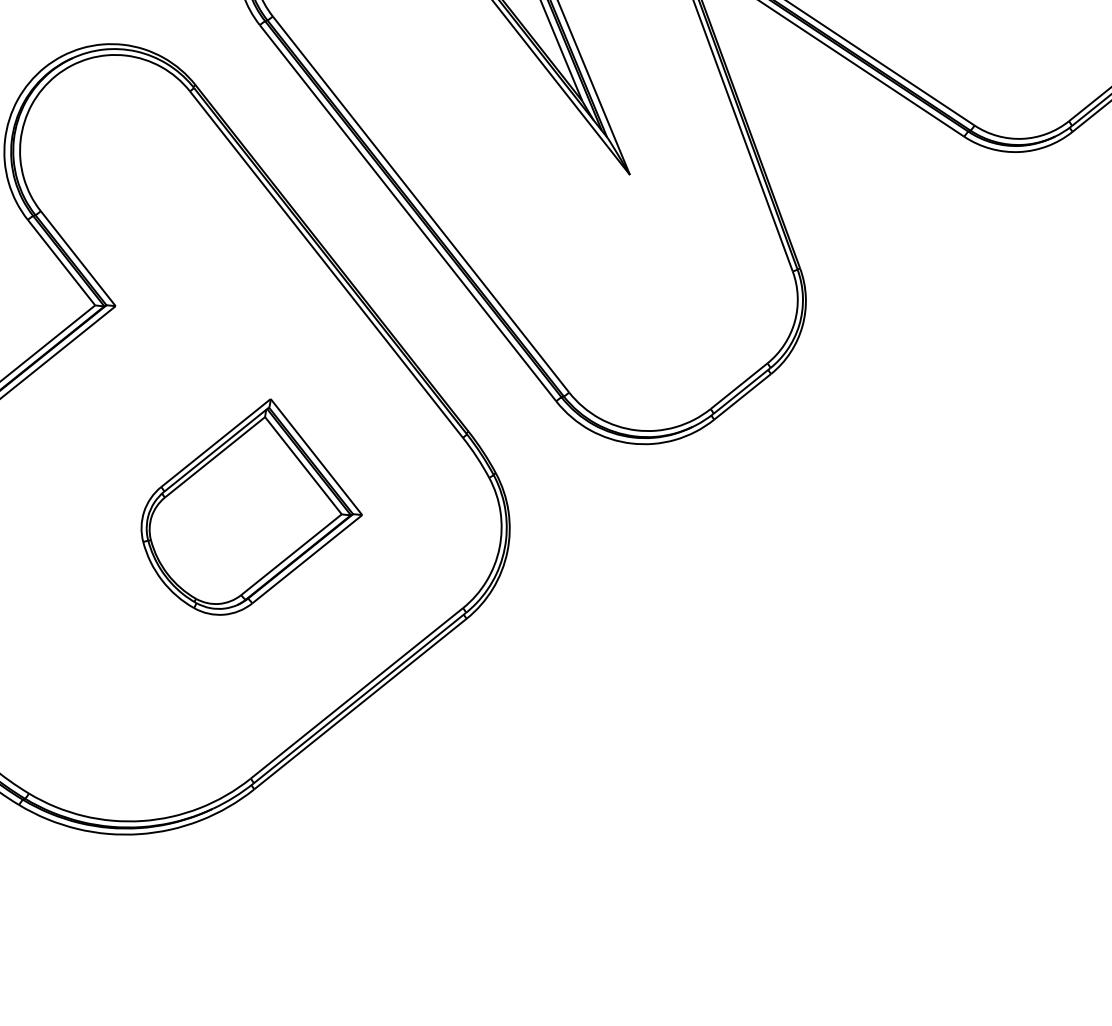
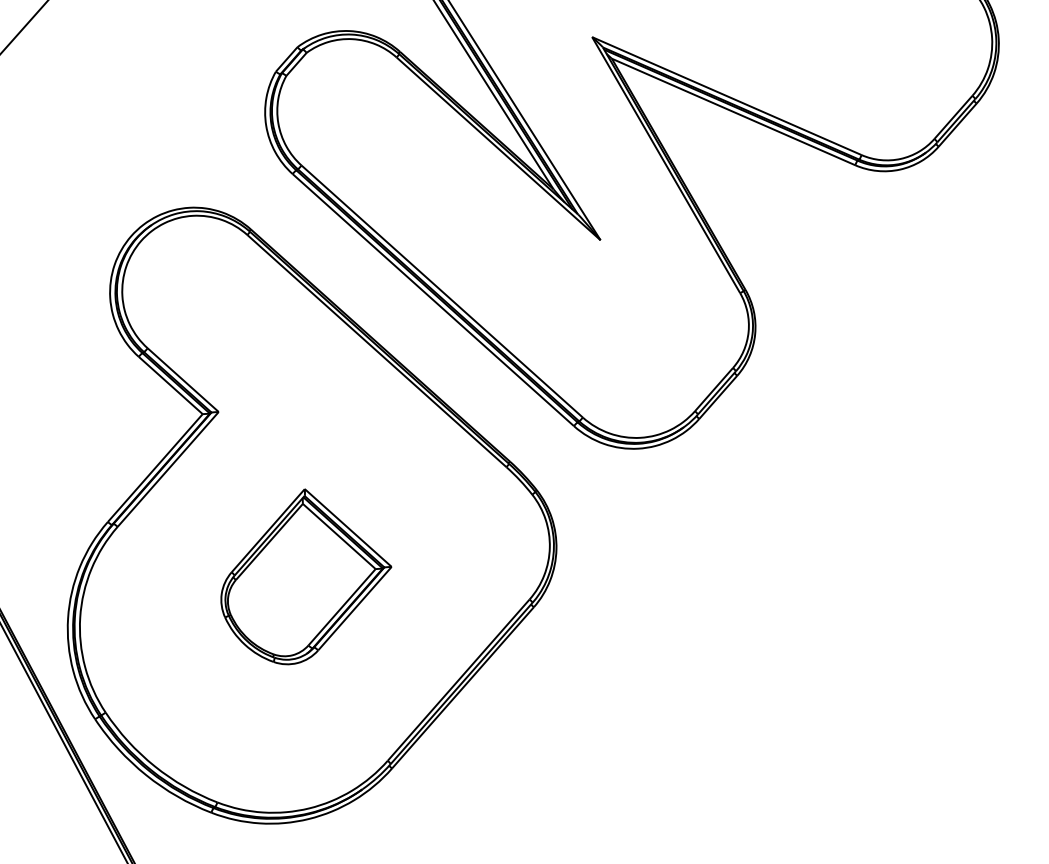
part: (253, 508) -> (306, 576), moved

